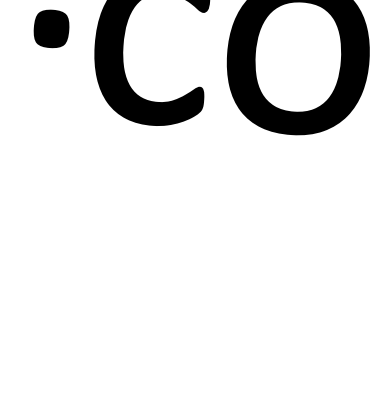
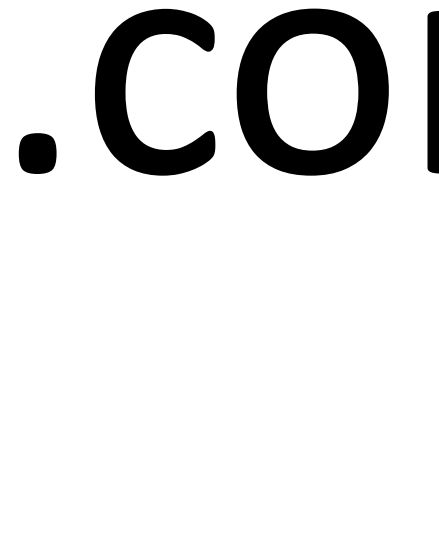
part: (51, 28) -> (37, 153), moved

